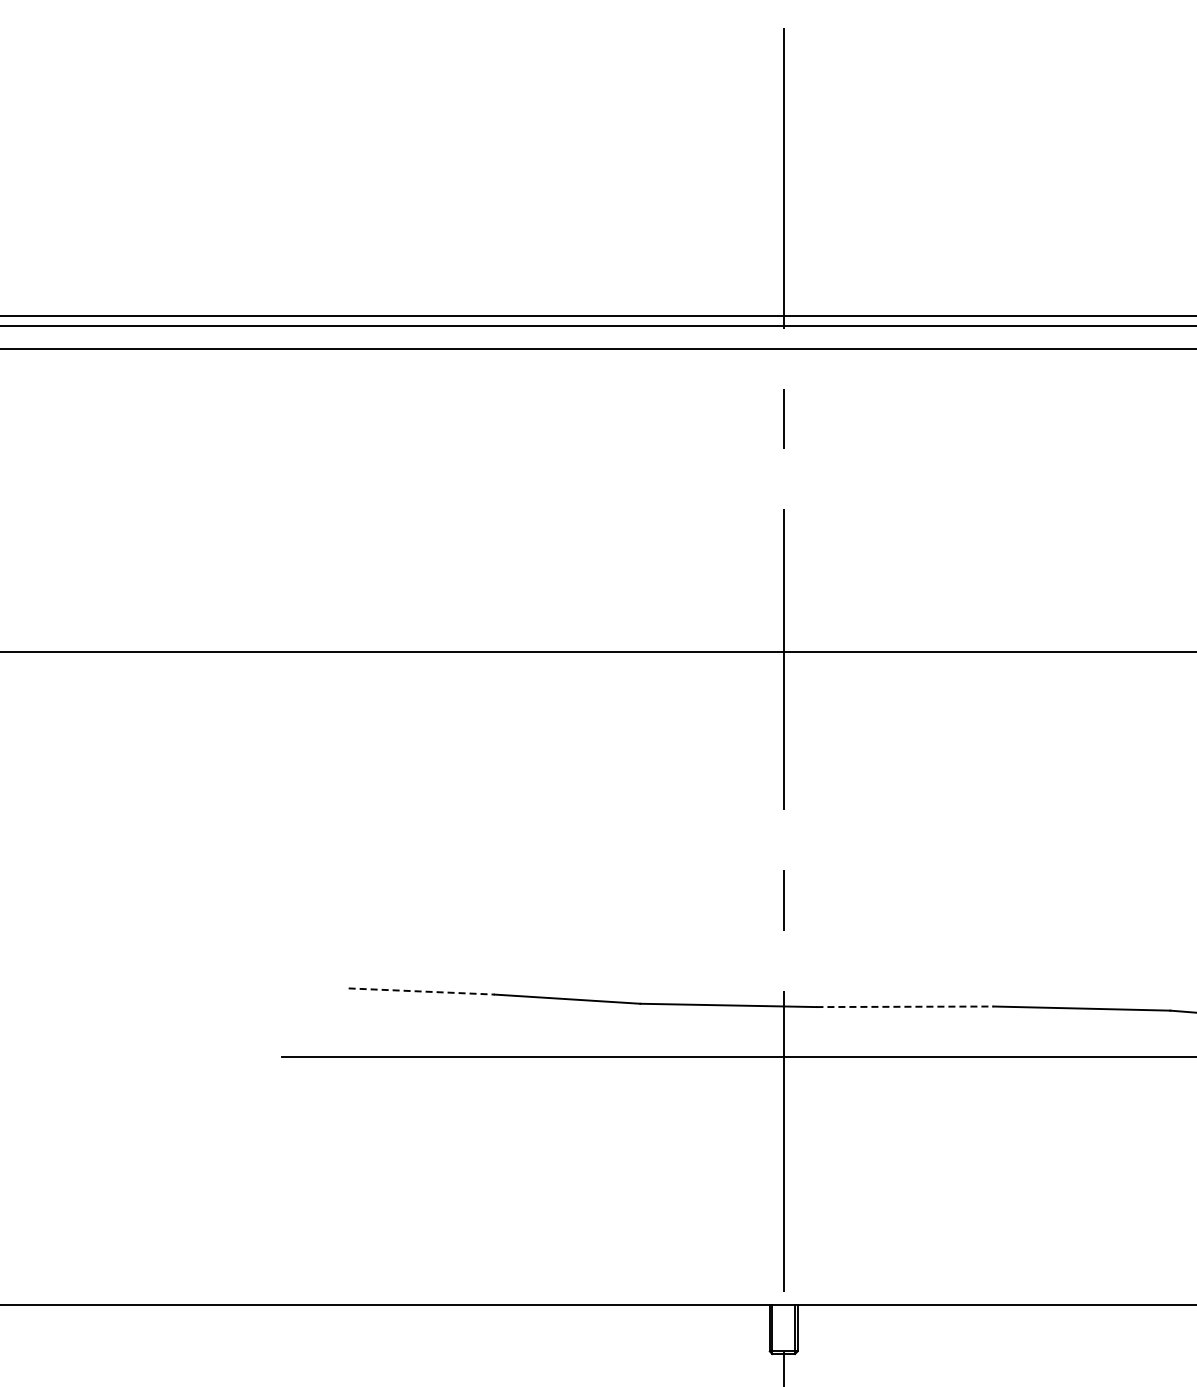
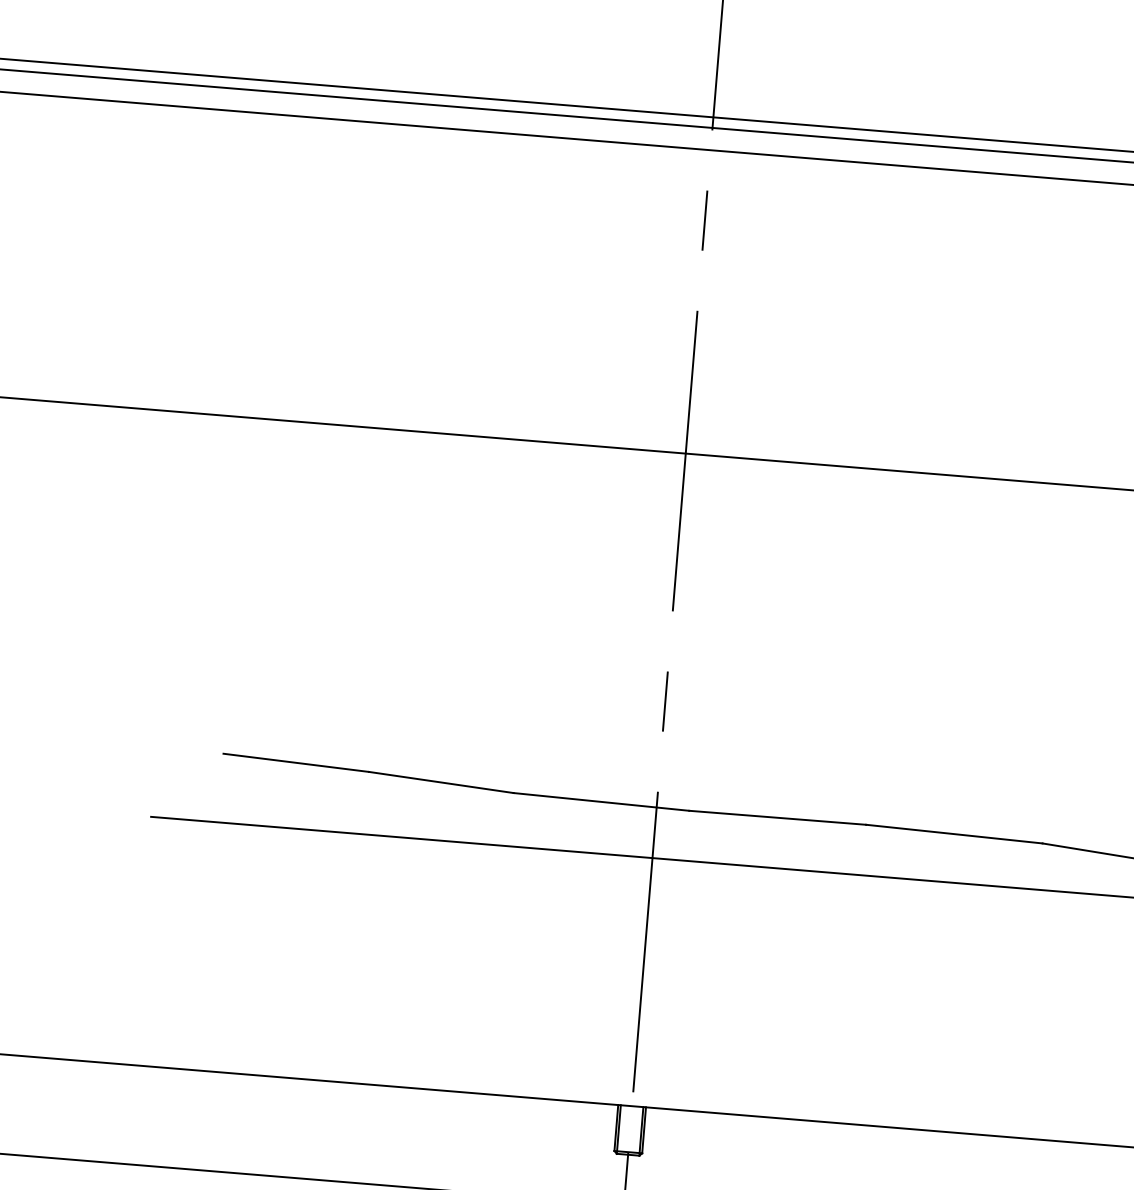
line: (422, 991) -> (297, 762), dashed -> solid
line: (905, 1006) -> (778, 817), dashed -> solid

